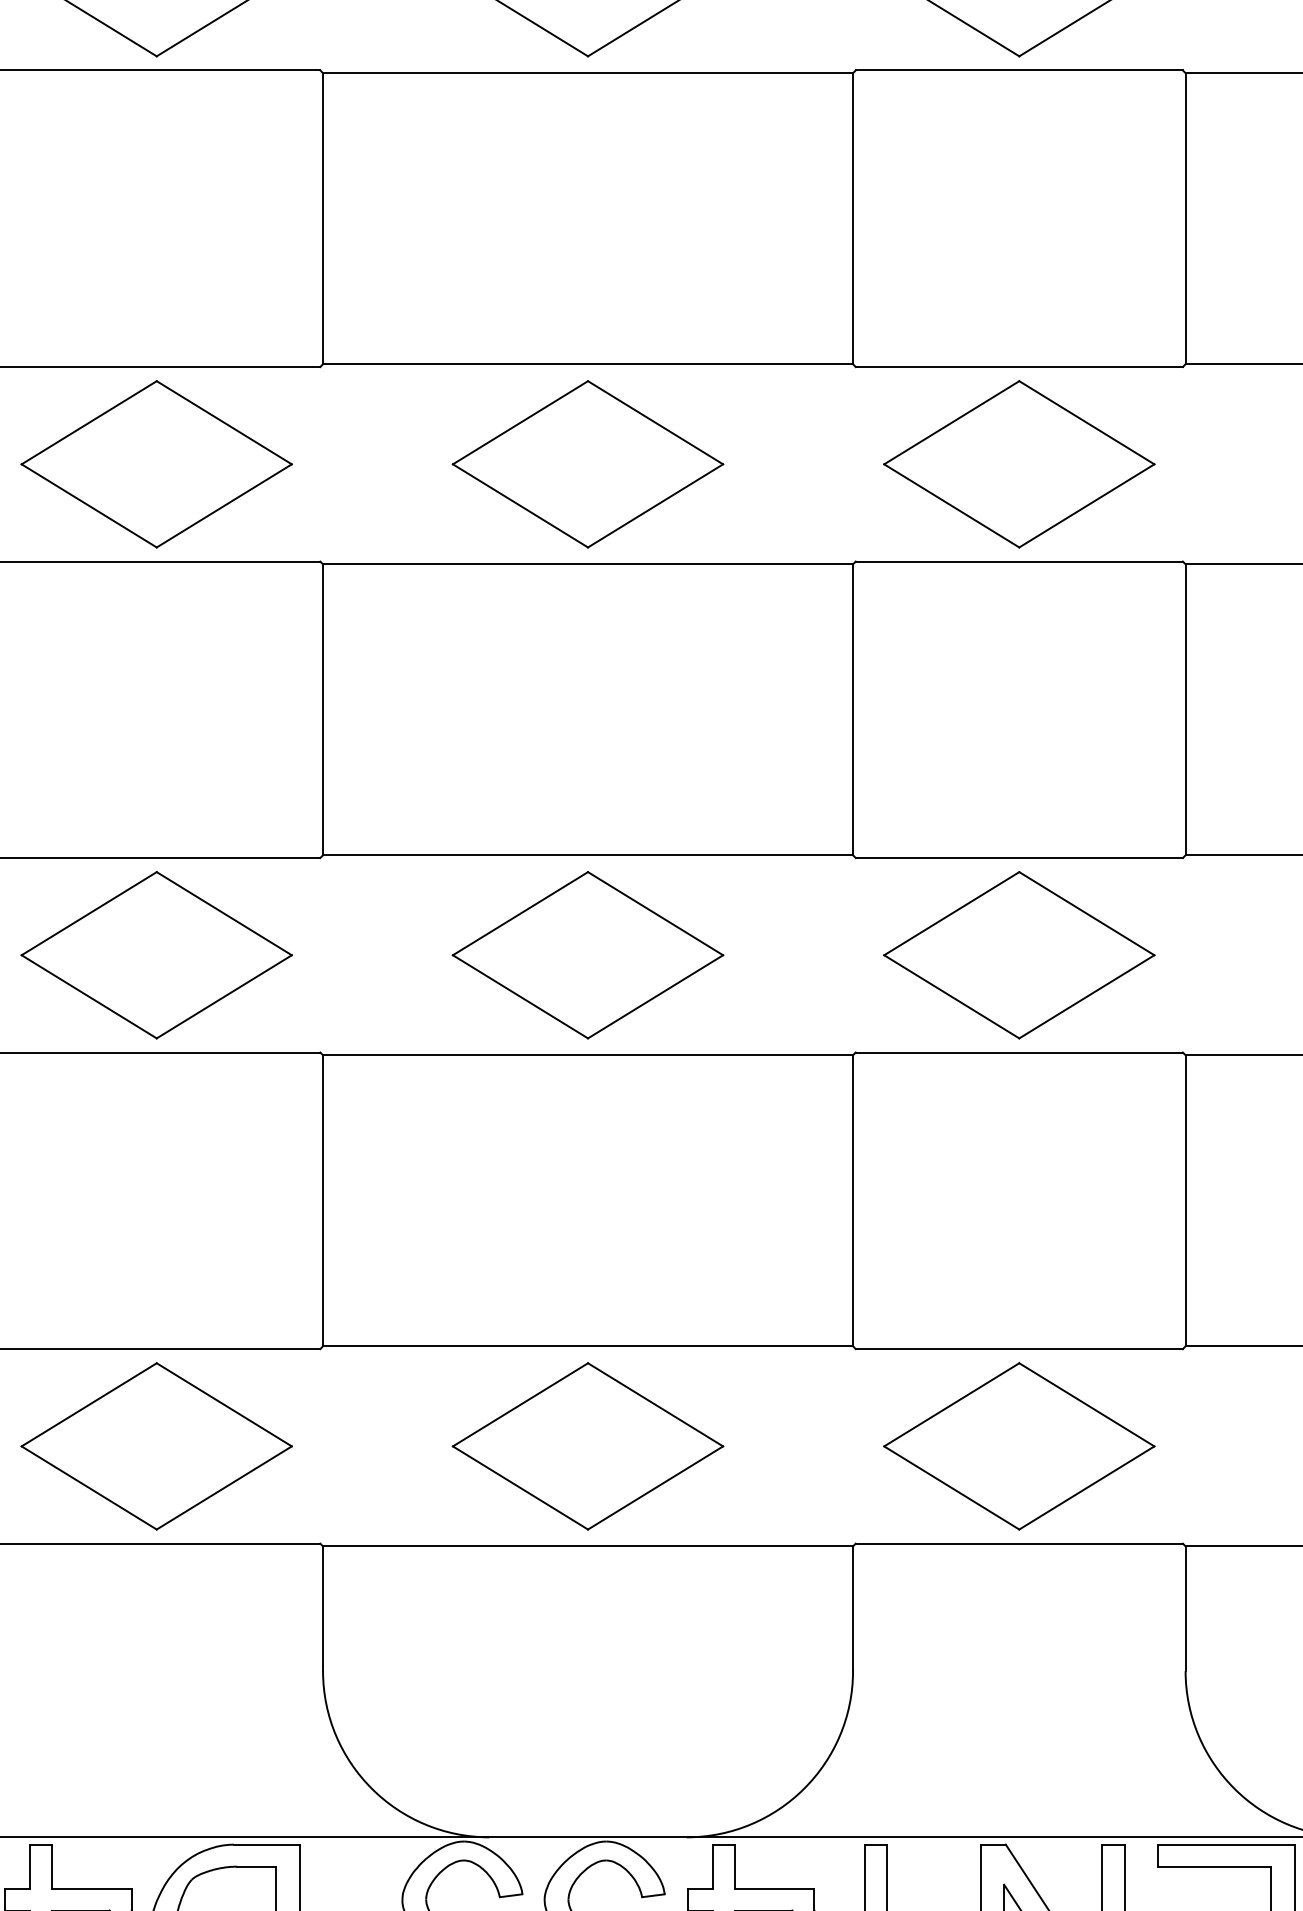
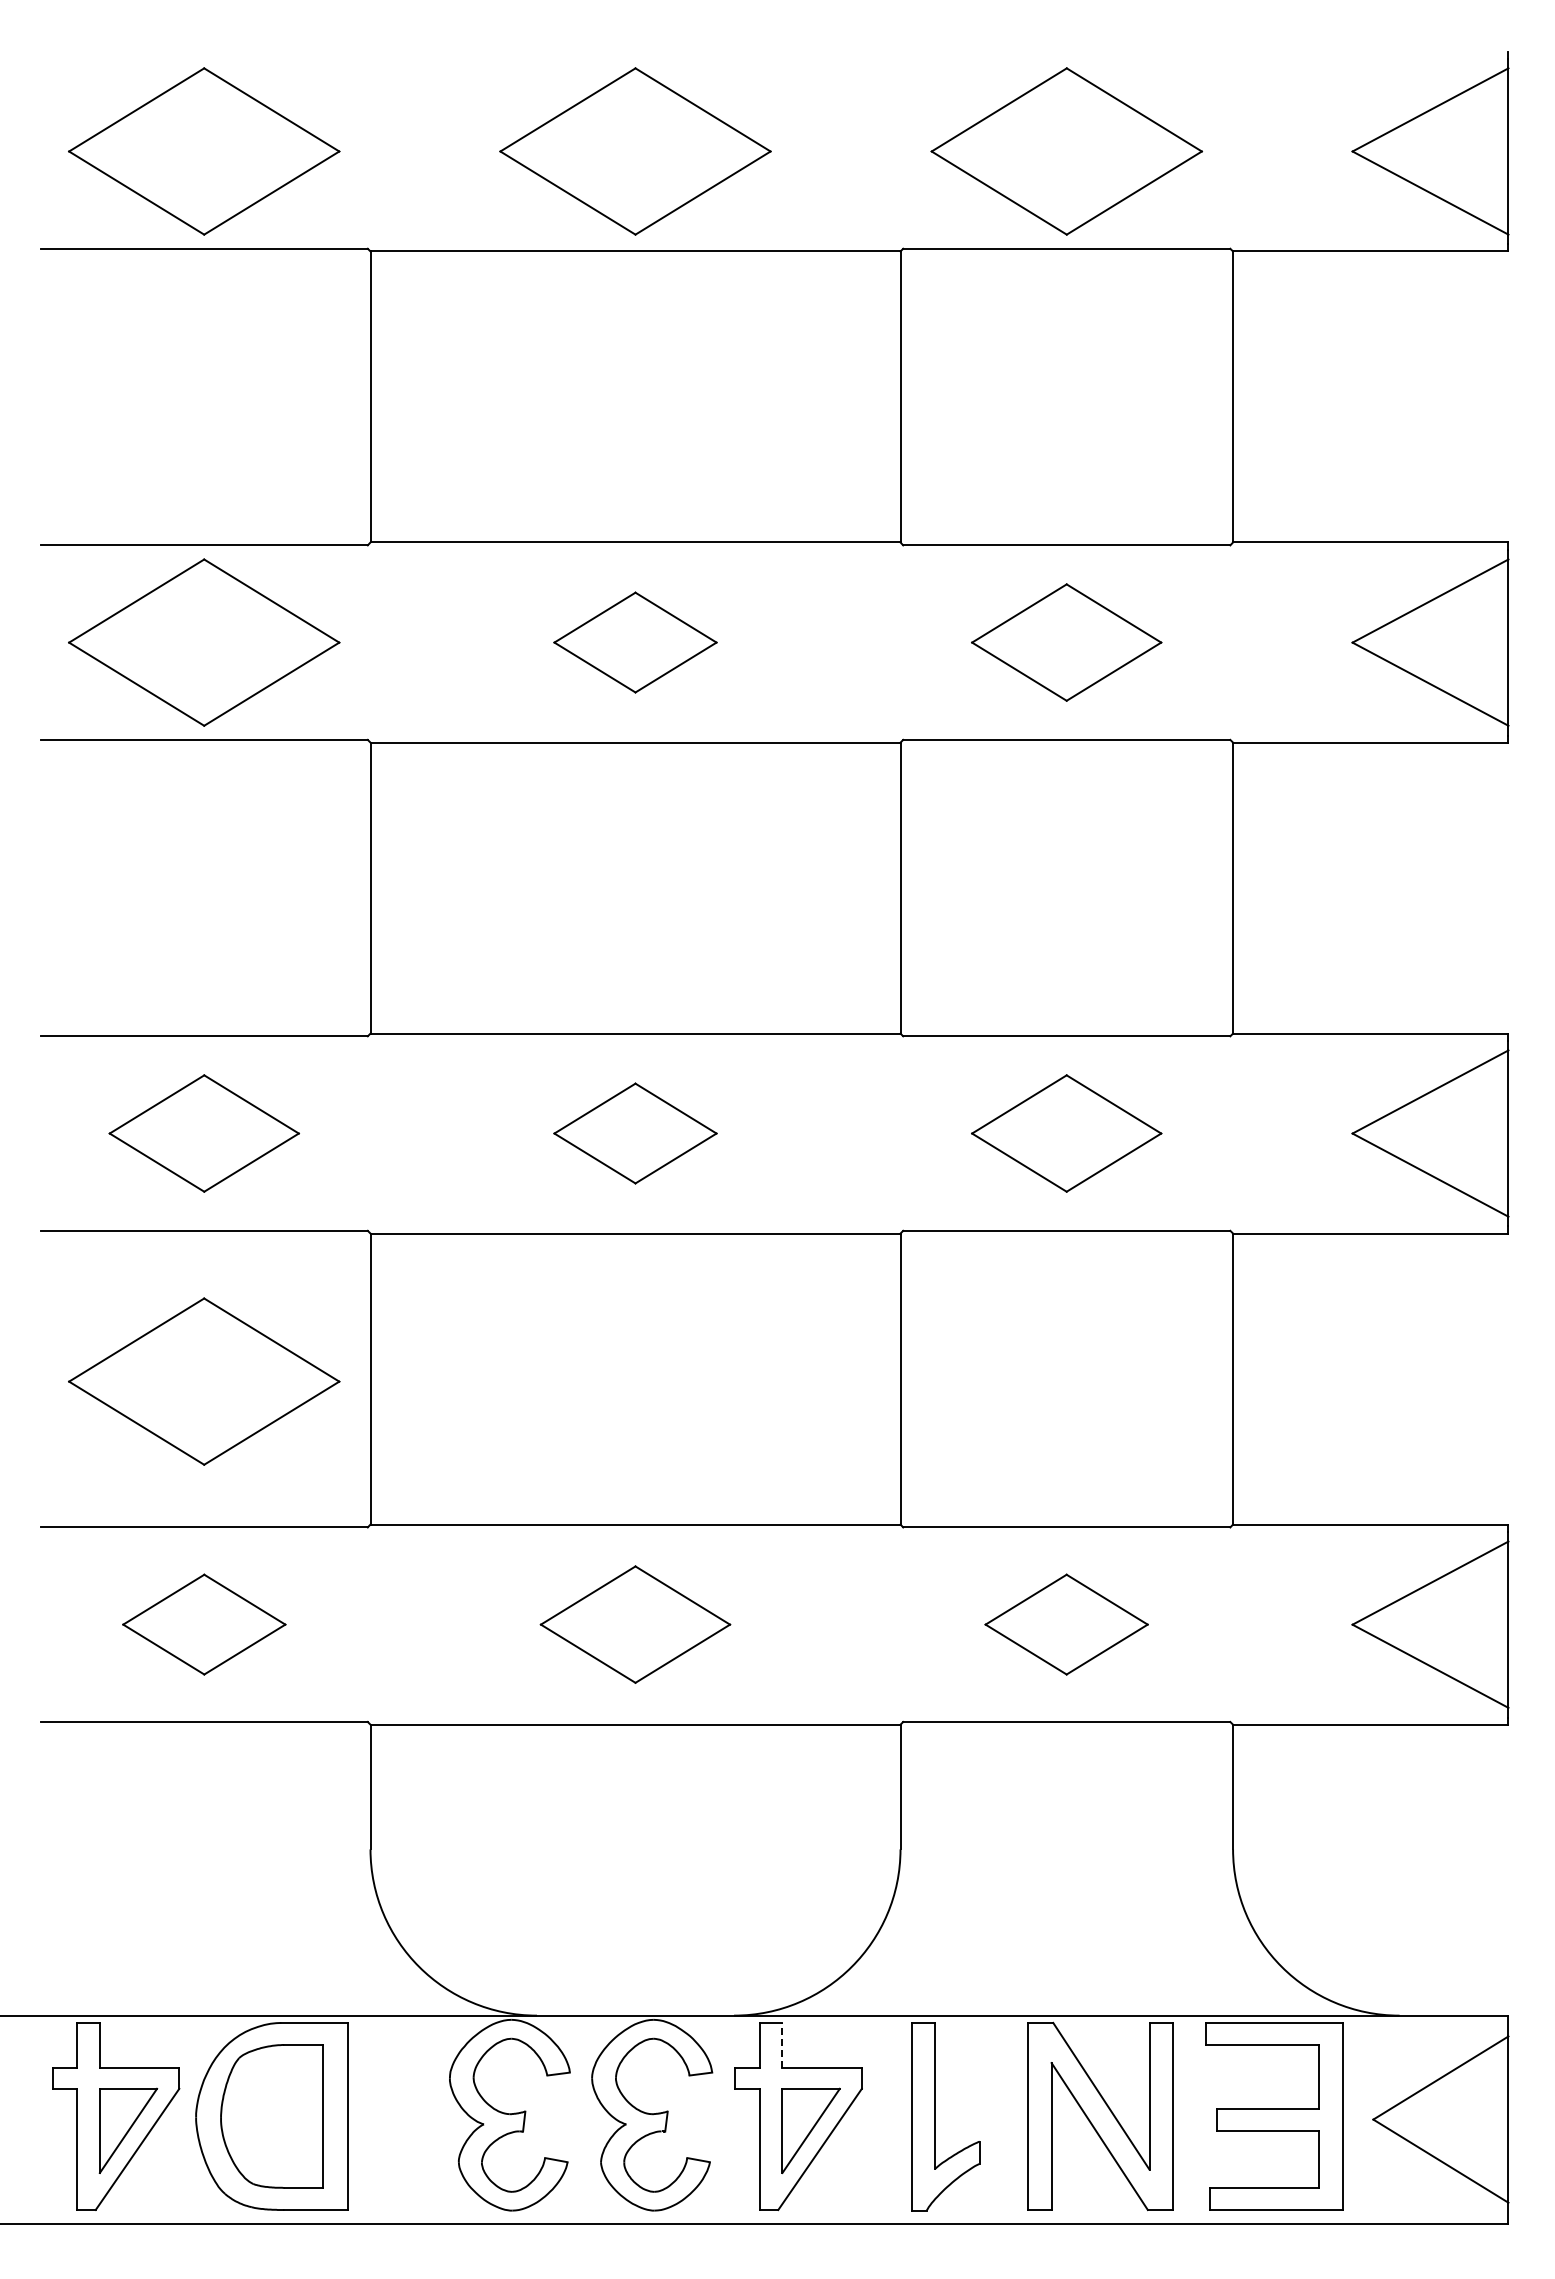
part: (588, 464) -> (635, 642), size x0.6
part: (1019, 464) -> (1066, 642), size x0.7
part: (157, 955) -> (204, 1133), size x0.7
part: (588, 955) -> (635, 1133), size x0.6
part: (1019, 955) -> (1066, 1133), size x0.7
part: (157, 1203) -> (204, 1381), added
part: (157, 1446) -> (204, 1624), size x0.6
part: (588, 1446) -> (635, 1624), size x0.7
part: (1019, 1446) -> (1066, 1624), size x0.6
line: (735, 1866) -> (782, 2044), solid -> dashed

